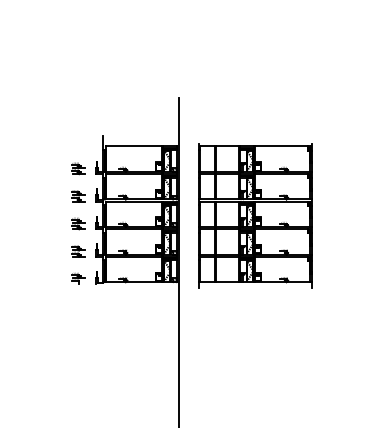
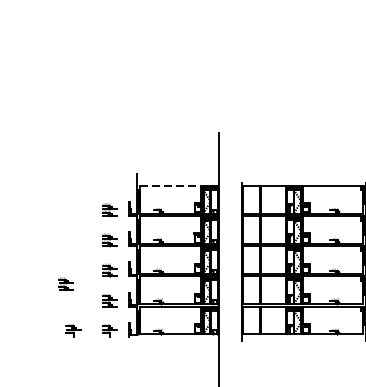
line: (134, 146) -> (170, 185), solid -> dashed
part: (38, 236) -> (65, 284), added
part: (45, 278) -> (73, 330), added

